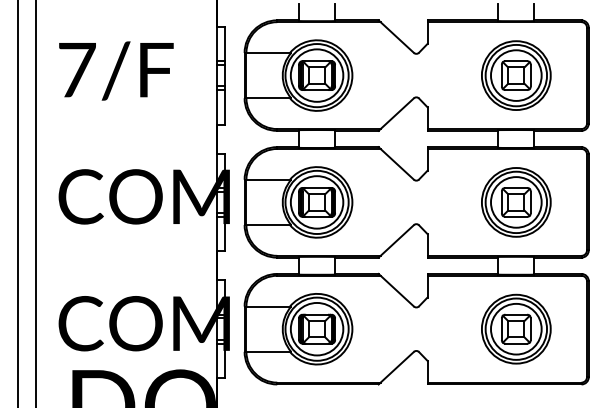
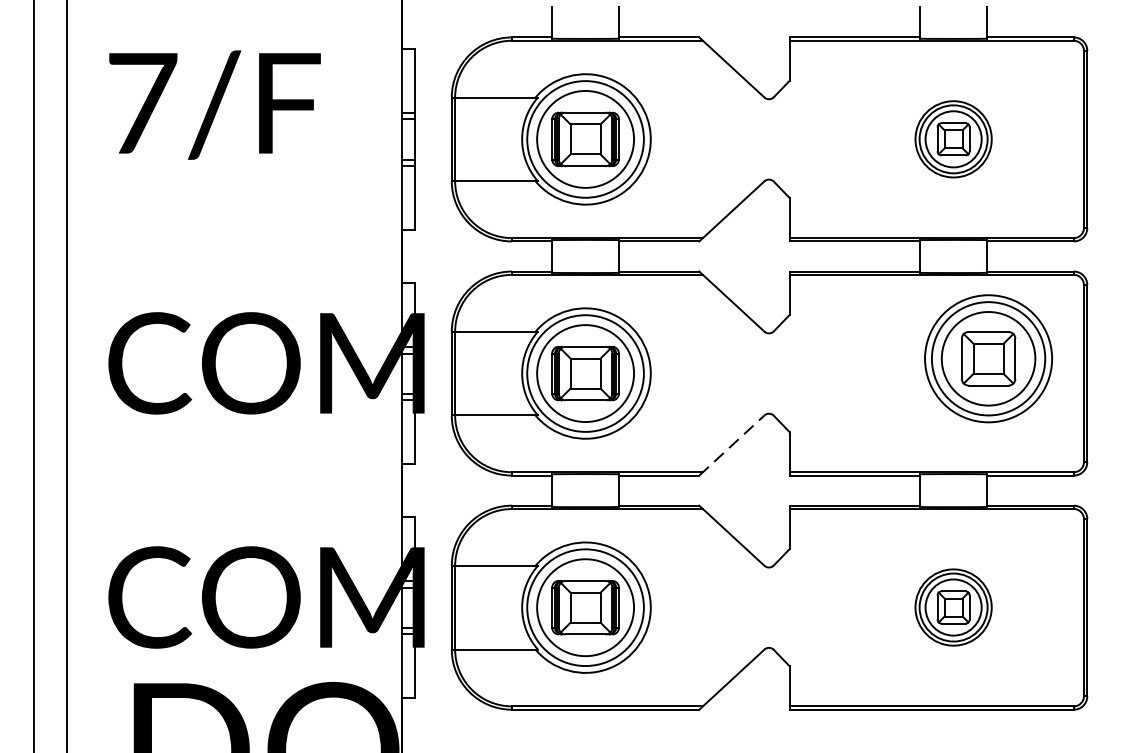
text: (116, 70) -> (215, 104), moved
part: (516, 75) -> (953, 139), size x0.6
part: (516, 202) -> (988, 358), moved
line: (396, 241) -> (732, 445), solid -> dashed
part: (516, 328) -> (953, 606), size x0.6

